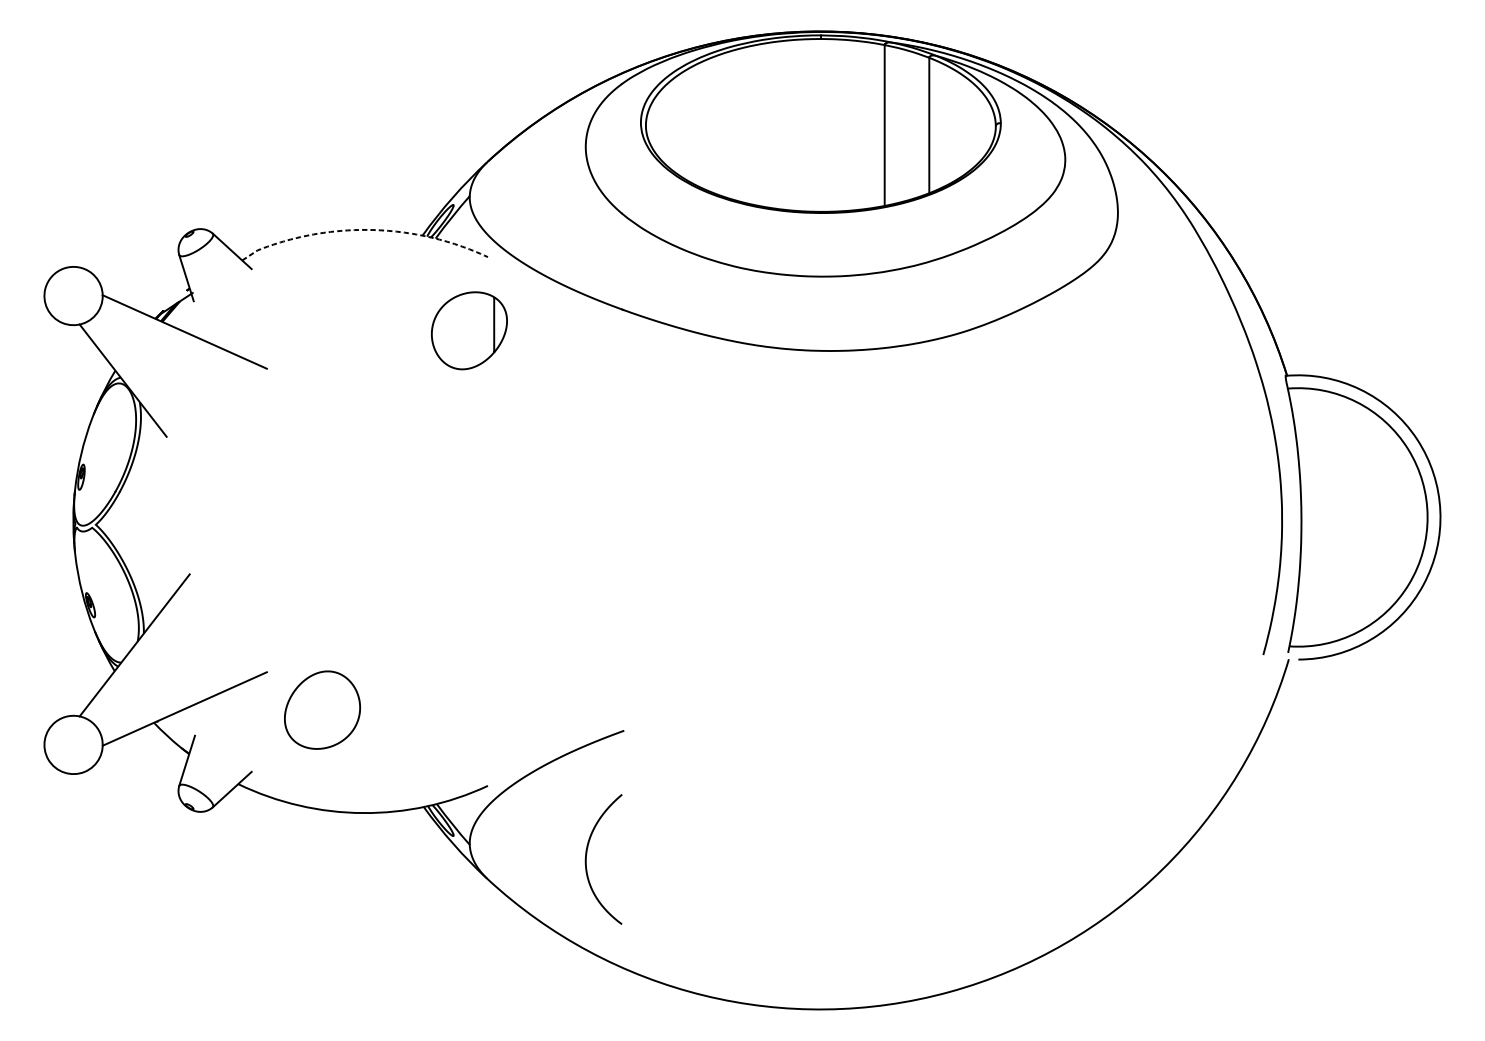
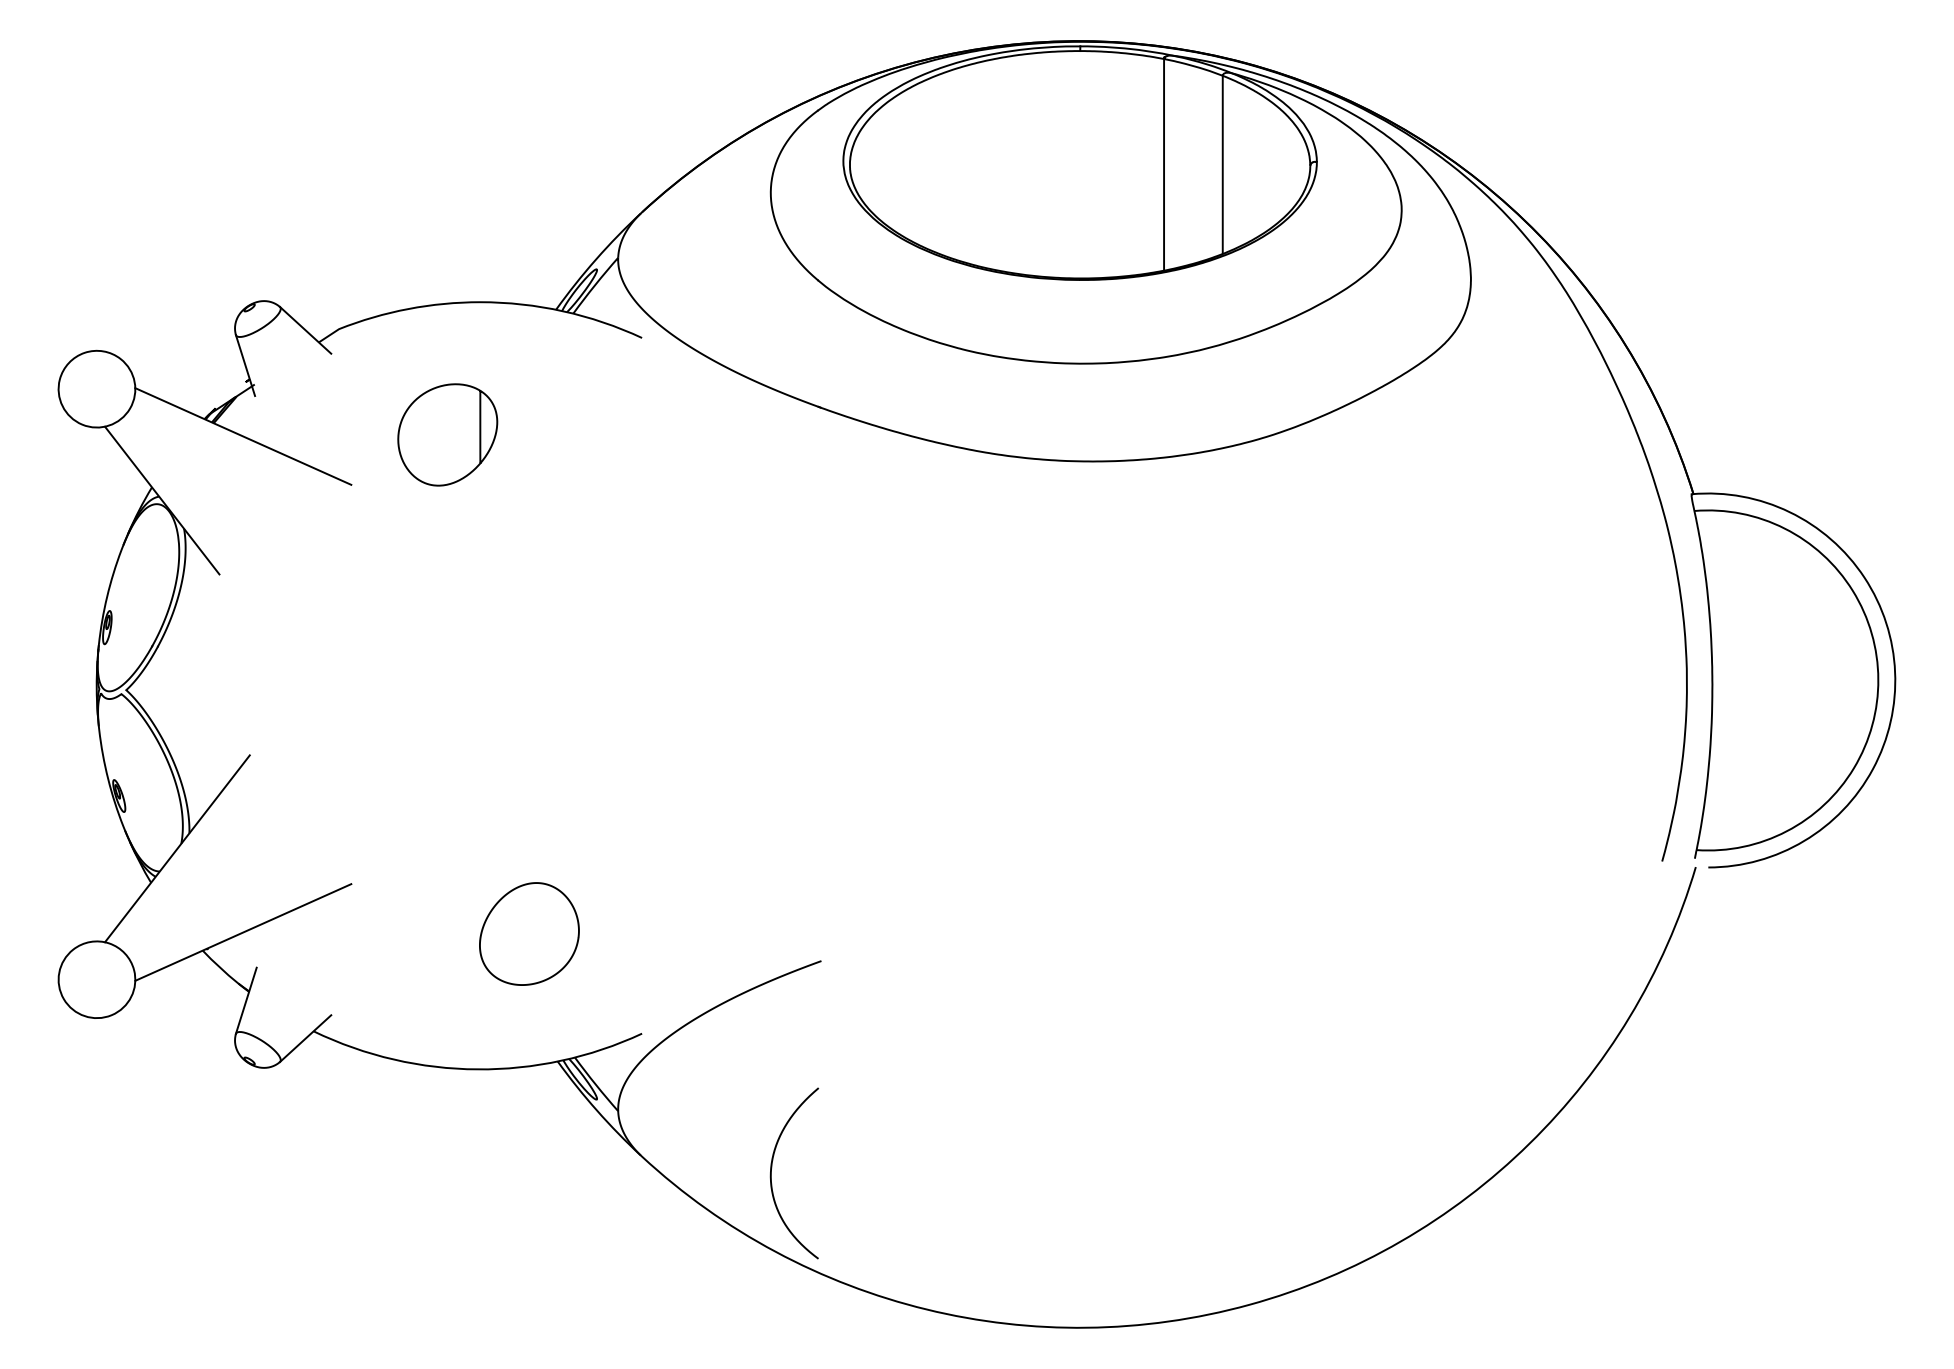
line: (367, 230) -> (483, 302), dashed -> solid
curve: (493, 330) -> (479, 434), moved
part: (322, 709) -> (529, 933), moved
curve: (587, 854) -> (772, 1167), moved

